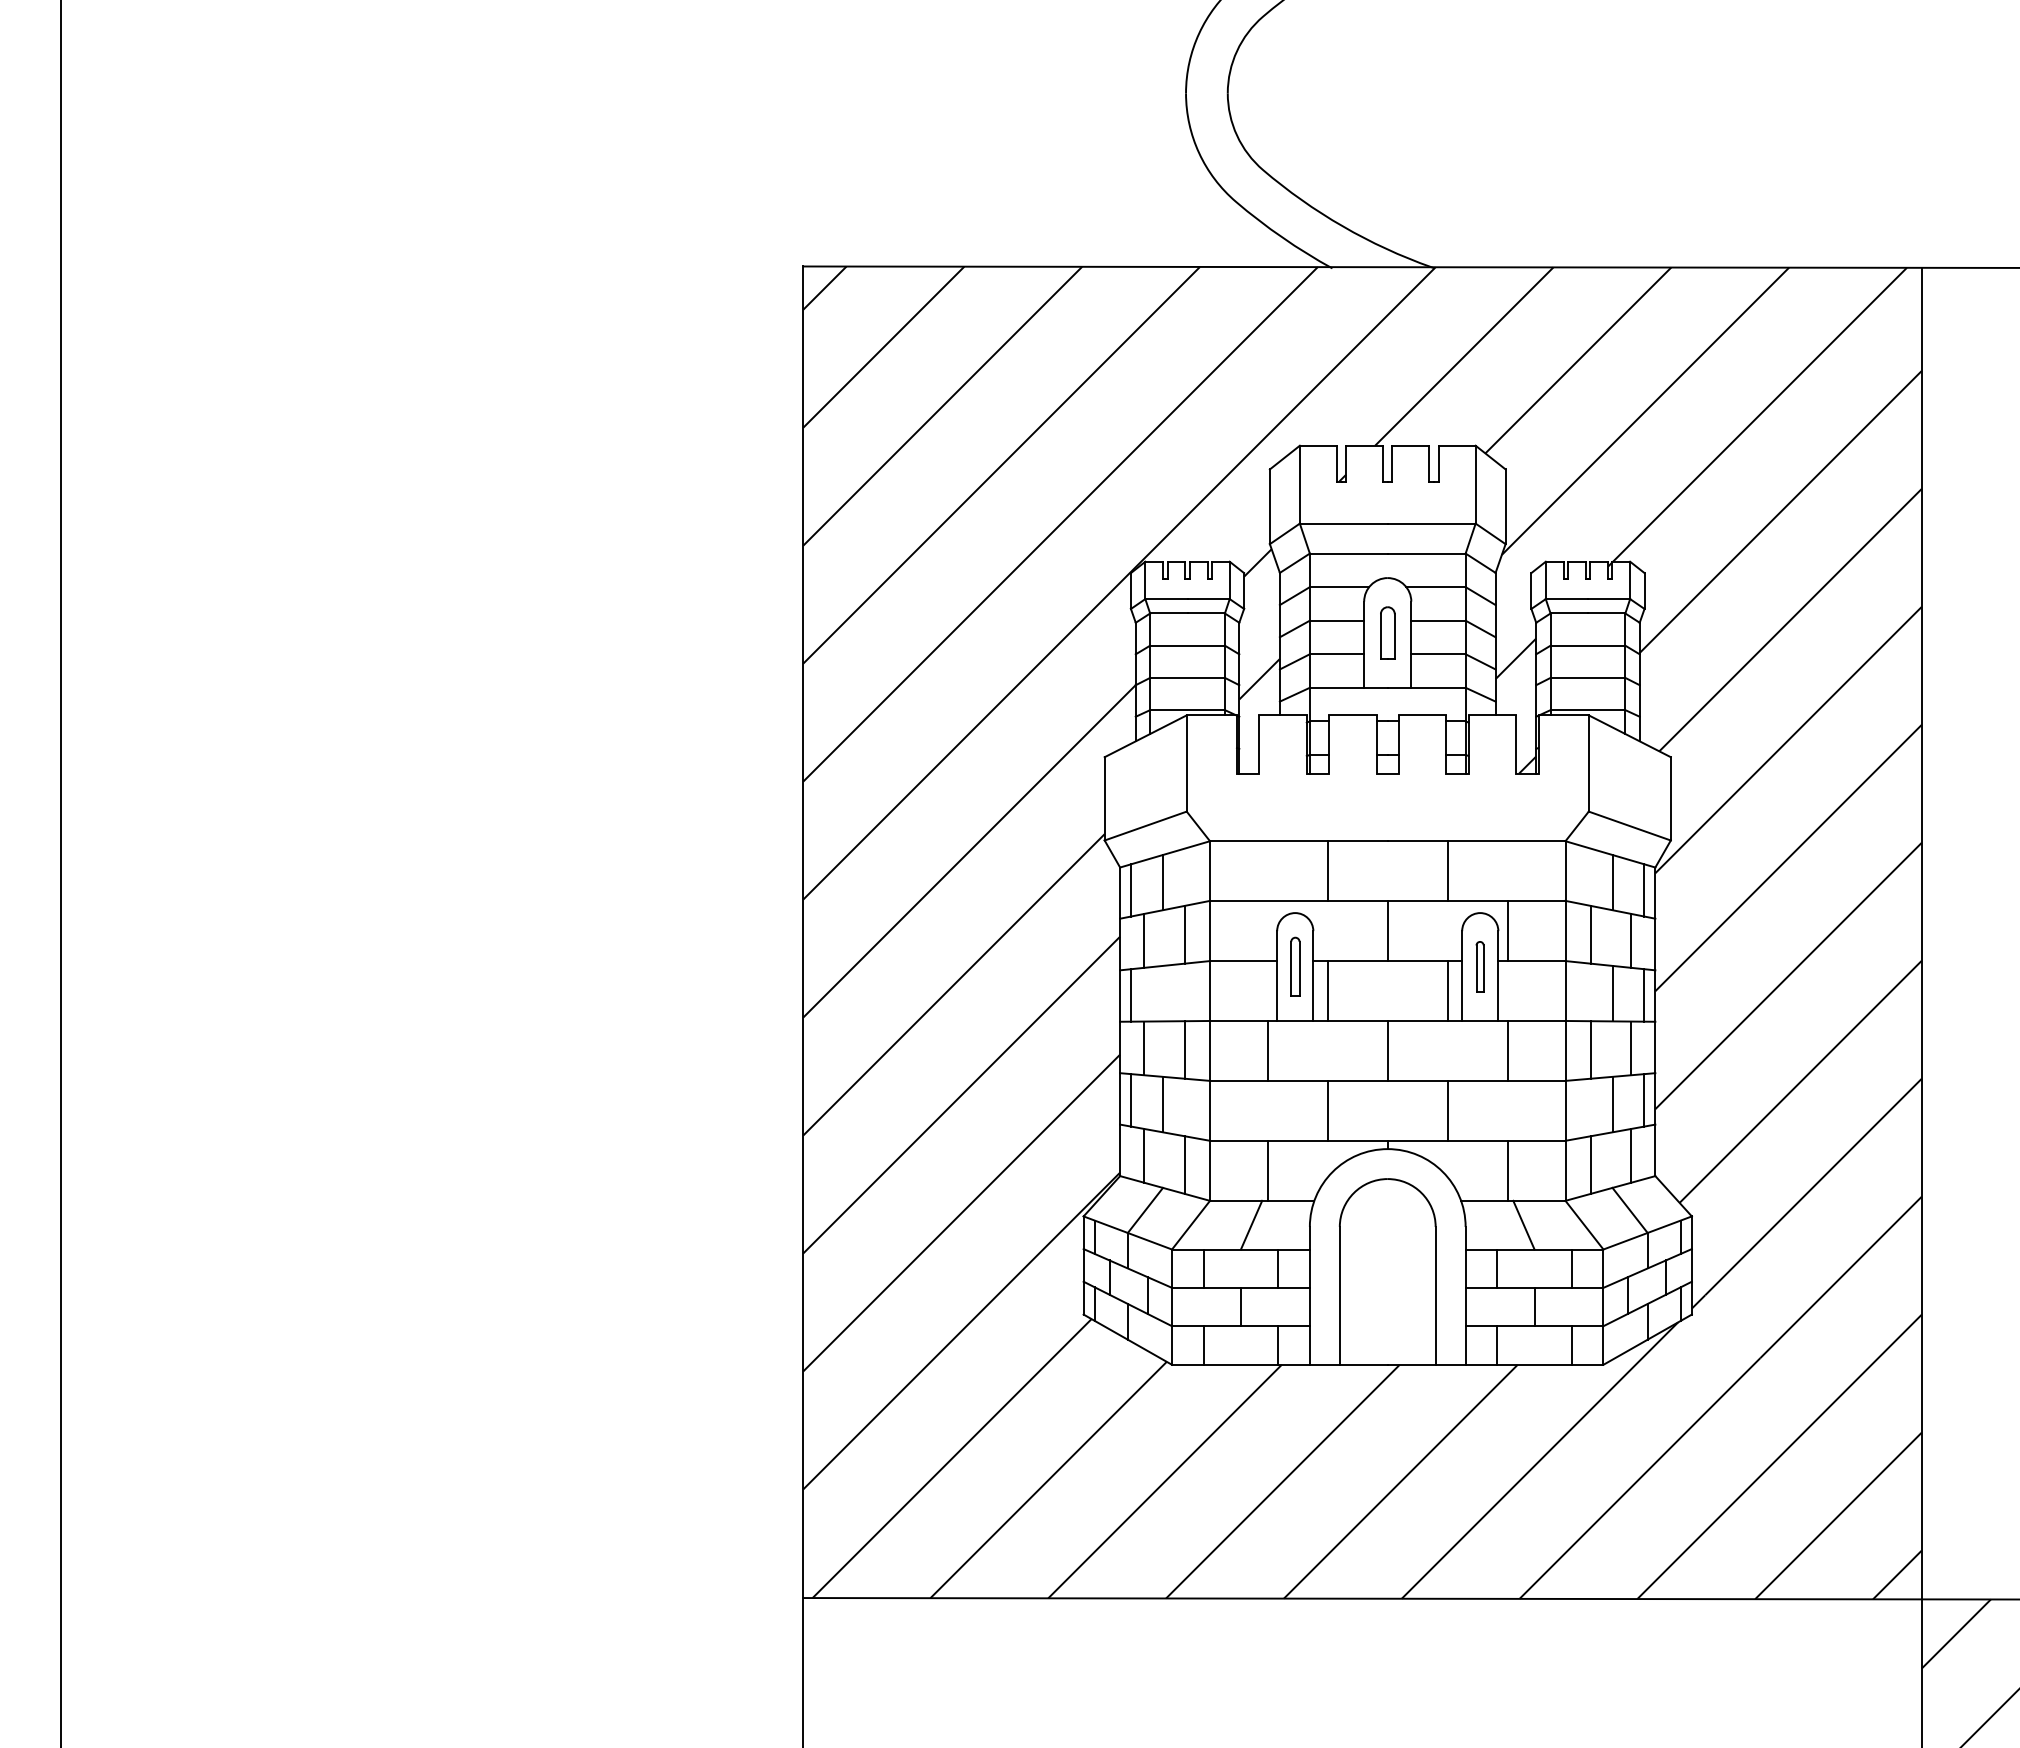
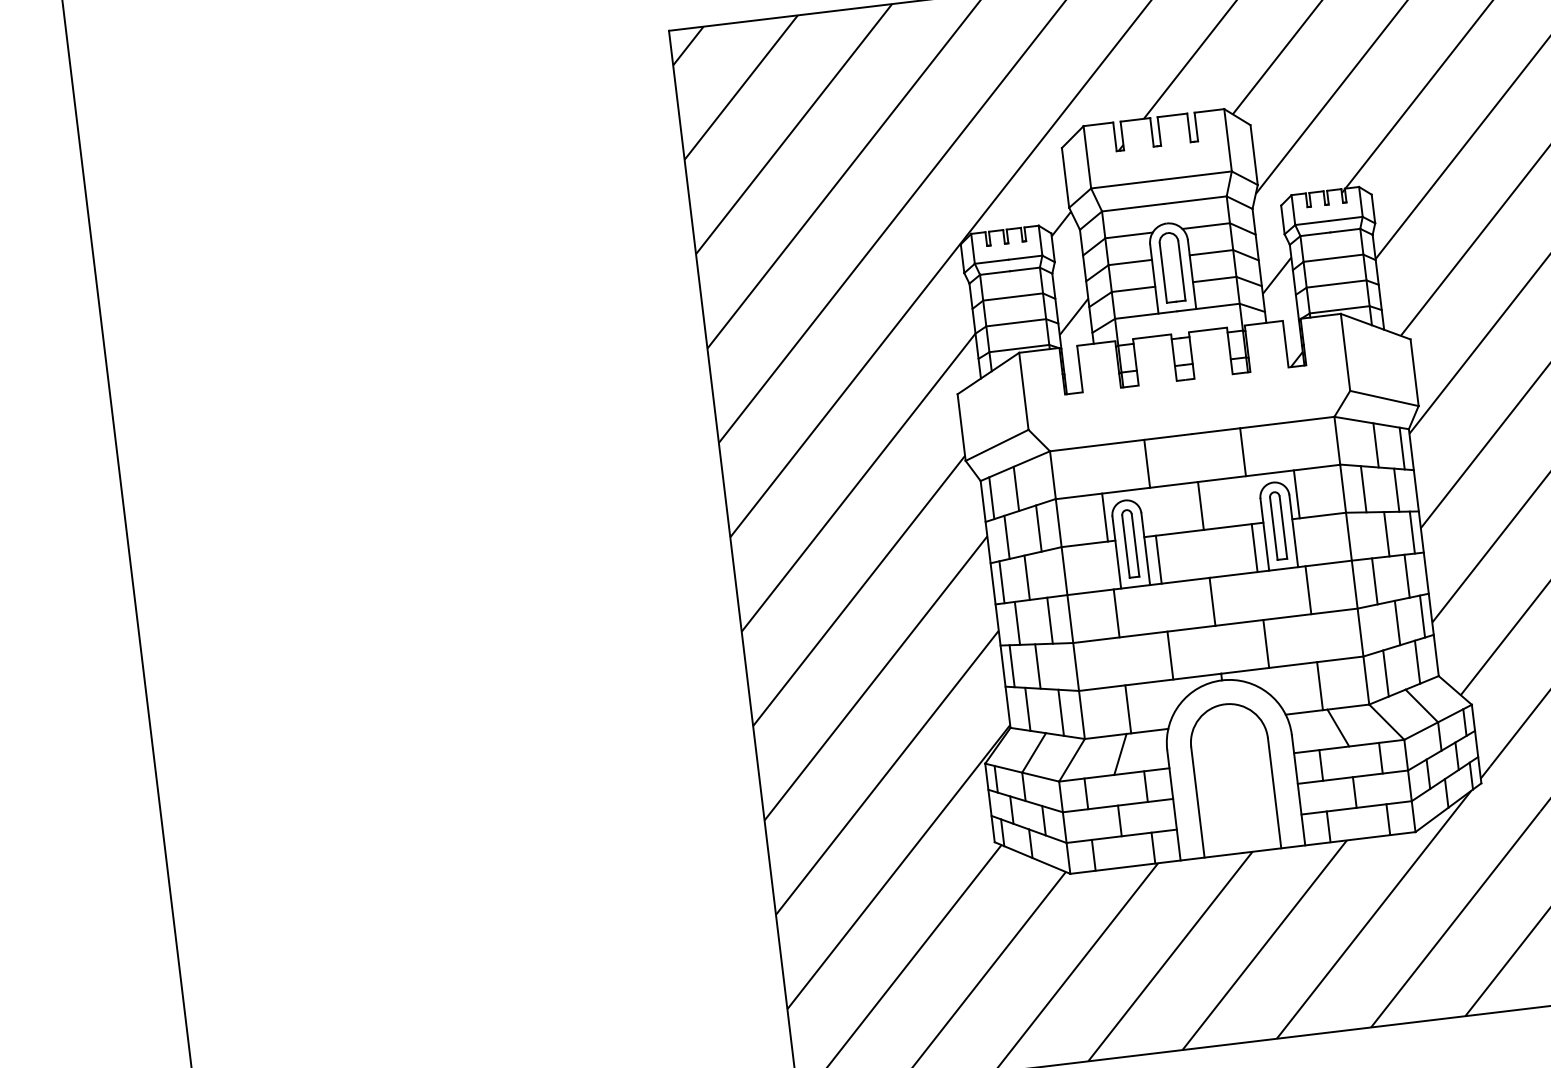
part: (1387, 632) -> (1171, 267), size x1.67
line: (1267, 931) -> (1104, 517), added
part: (1295, 966) -> (1130, 543), size x1.43
part: (1479, 966) -> (1277, 525), size x1.67
line: (1163, 993) -> (1027, 577), added

